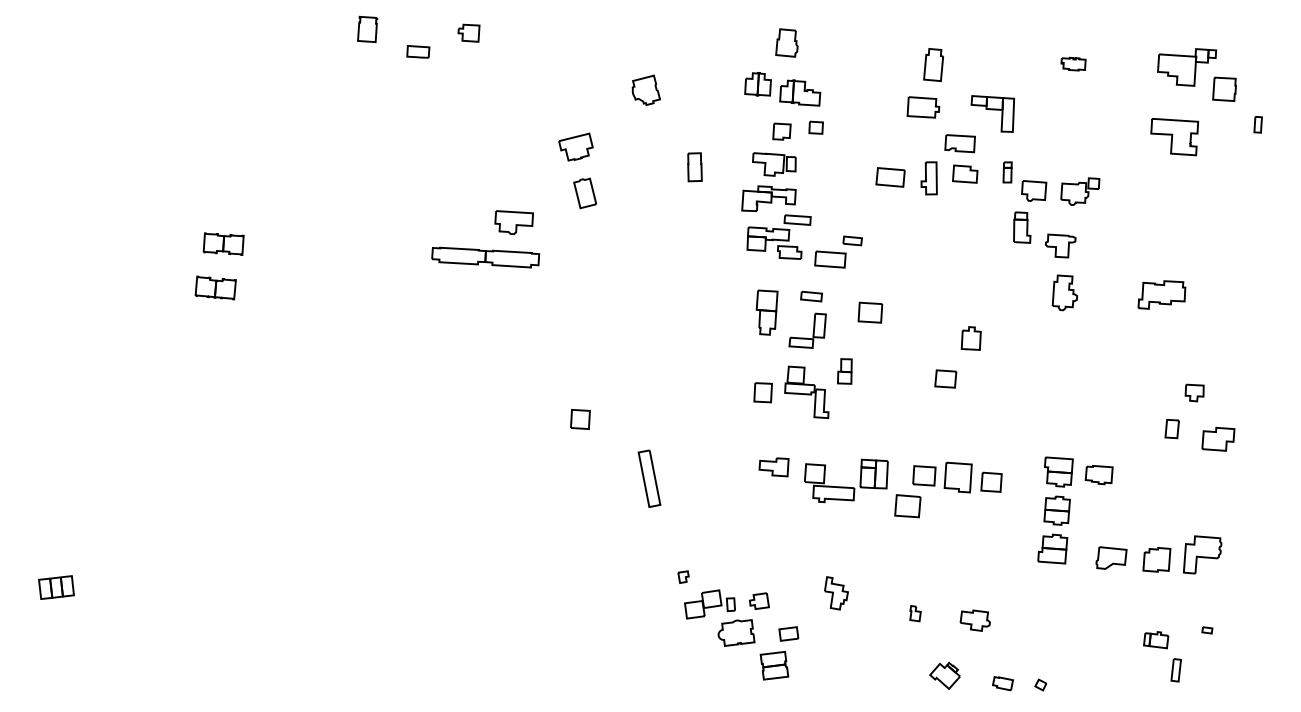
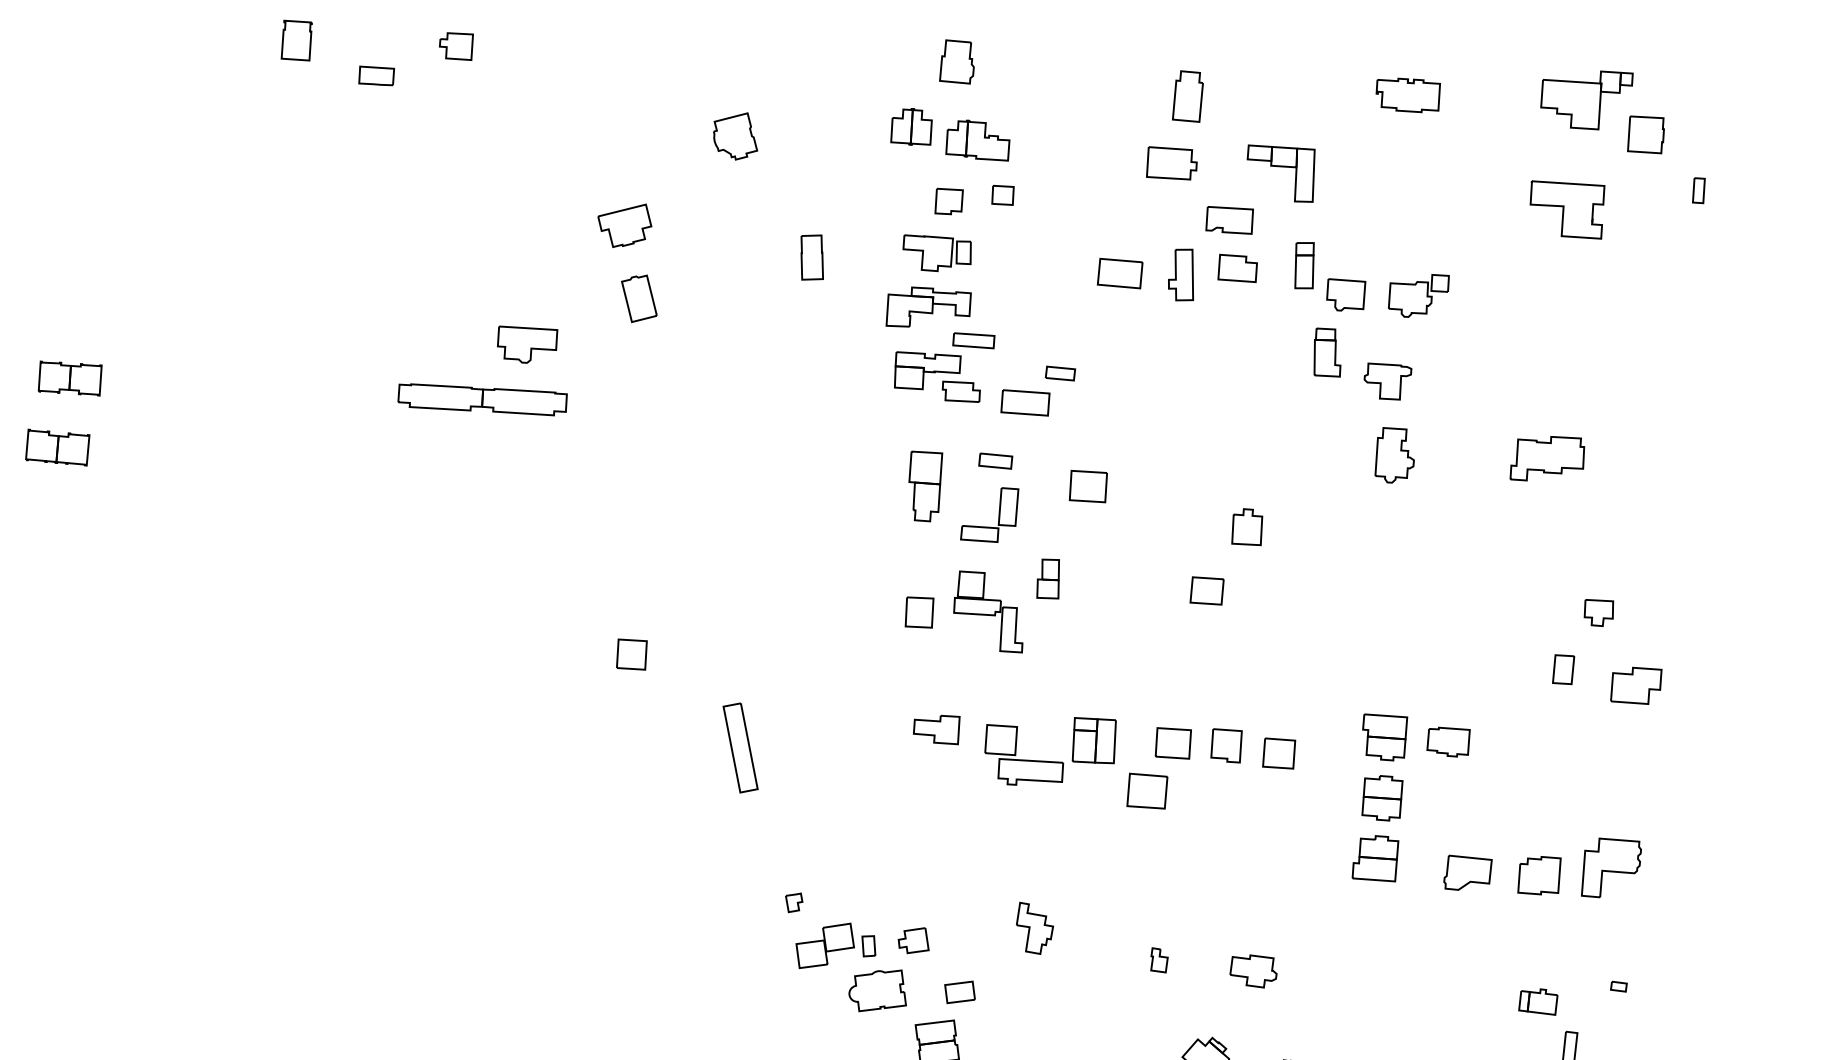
part: (1073, 63) -> (1408, 94), size x1.67
part: (1007, 172) -> (1304, 265), size x1.43
part: (957, 476) -> (1225, 744), size x0.71

